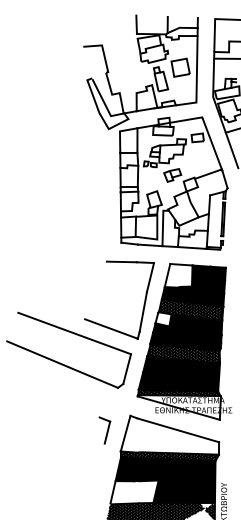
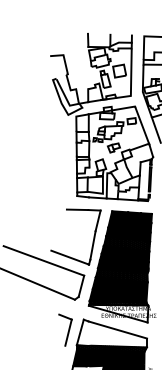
fill: (178, 275) -> (118, 219), added
fill: (163, 319) -> (107, 250), added
part: (104, 430) -> (65, 330), size x1.67

